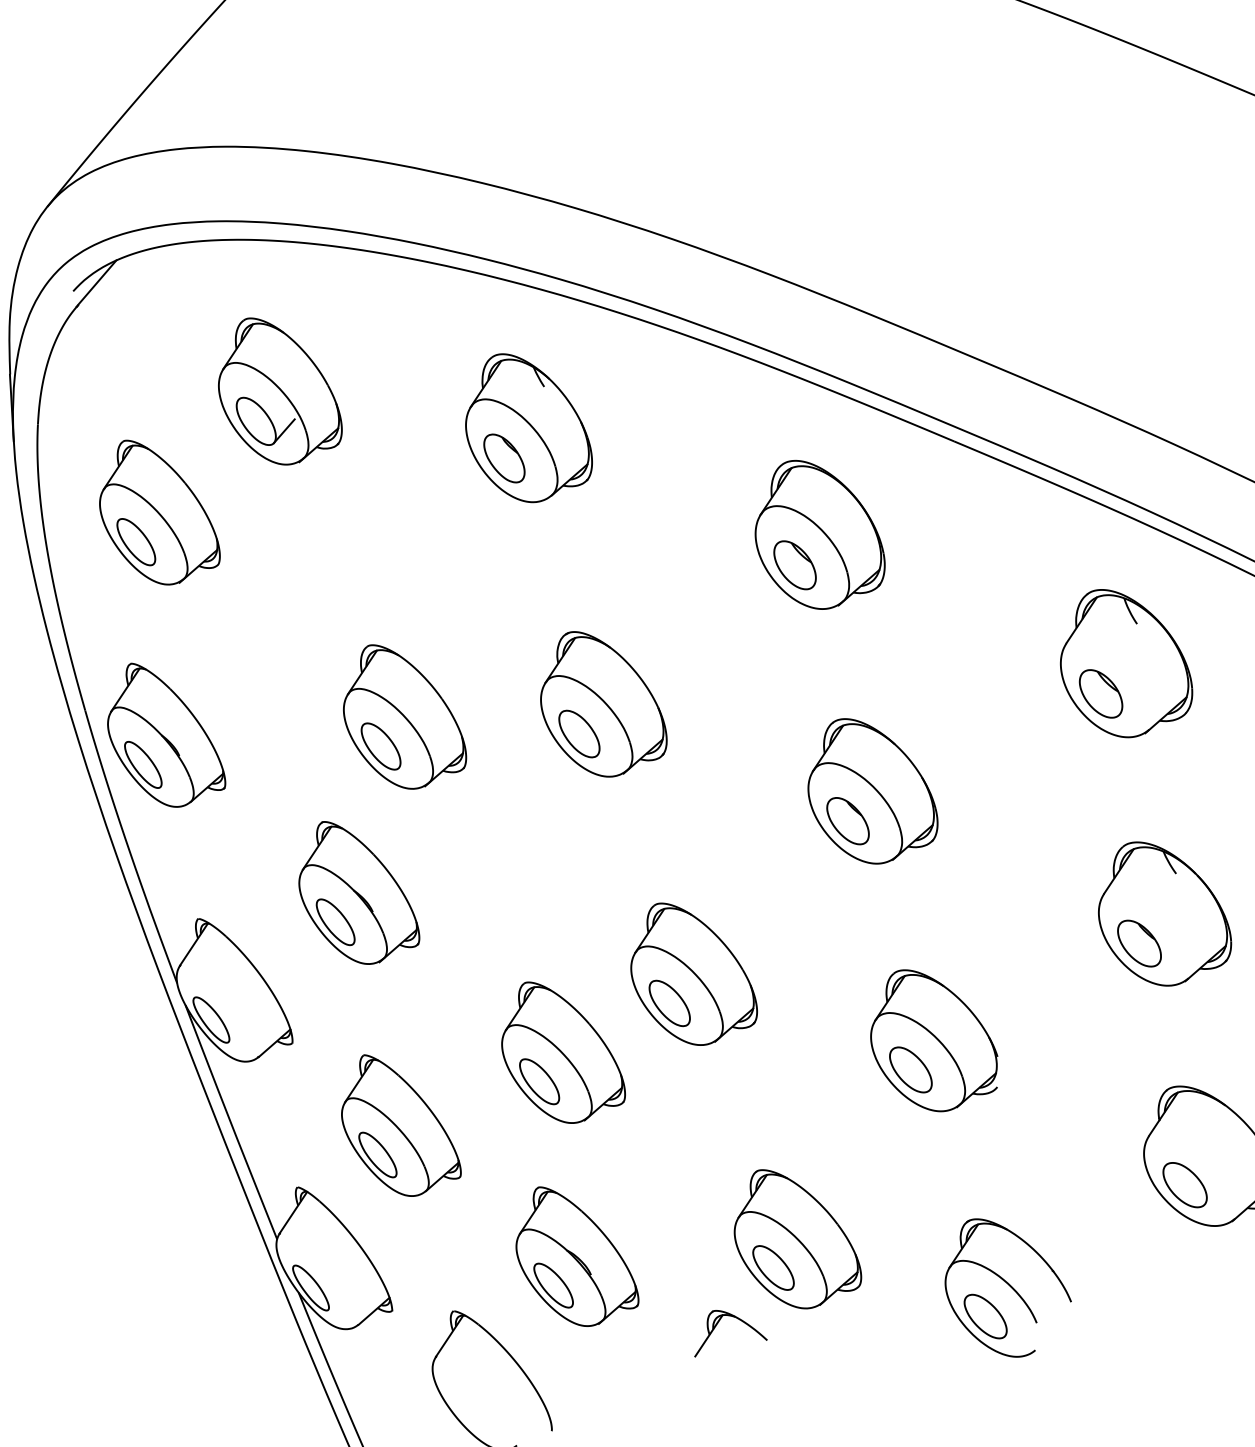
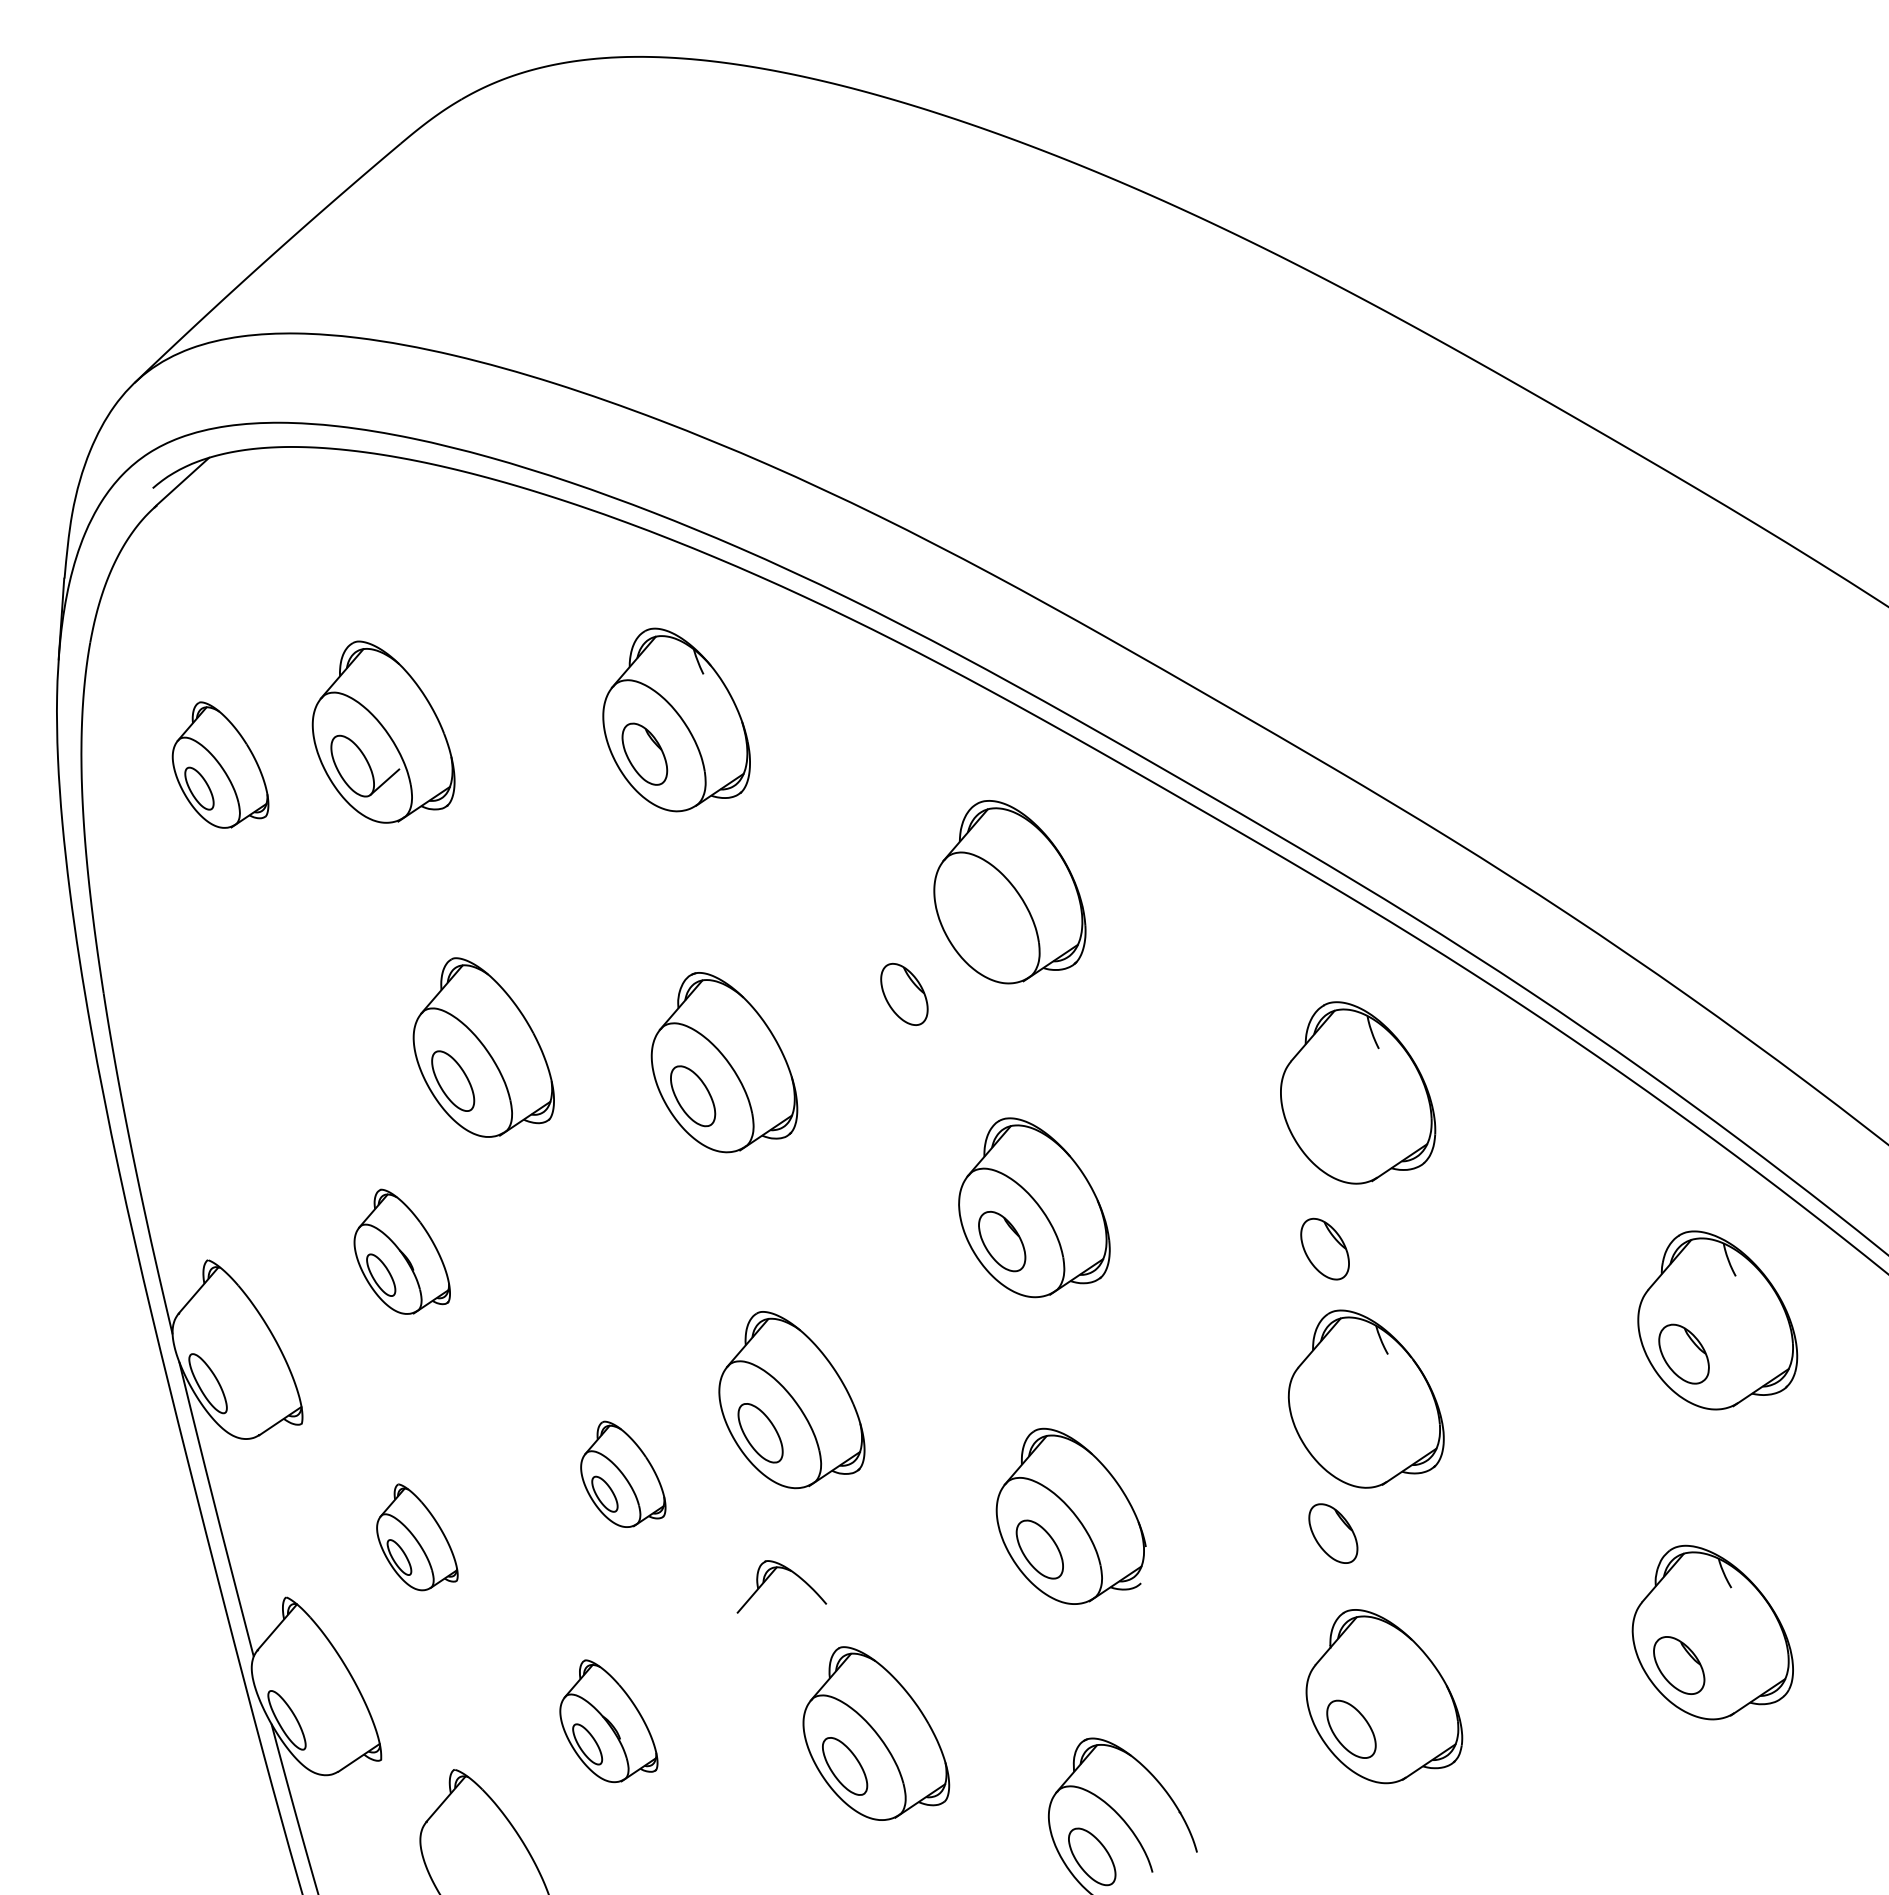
part: (277, 389) -> (383, 731), moved
part: (157, 510) -> (220, 764), size x0.7
part: (795, 564) -> (904, 993), moved
part: (1100, 693) -> (1324, 1248), moved
part: (163, 734) -> (194, 1033), removed
part: (357, 891) -> (402, 1251), size x0.7
part: (1139, 943) -> (1333, 1533), moved
part: (561, 1051) -> (623, 1474), size x0.6
part: (399, 1124) -> (417, 1537), size x0.6
part: (574, 1255) -> (608, 1721), size x0.7
part: (719, 1322) -> (771, 1575), moved

